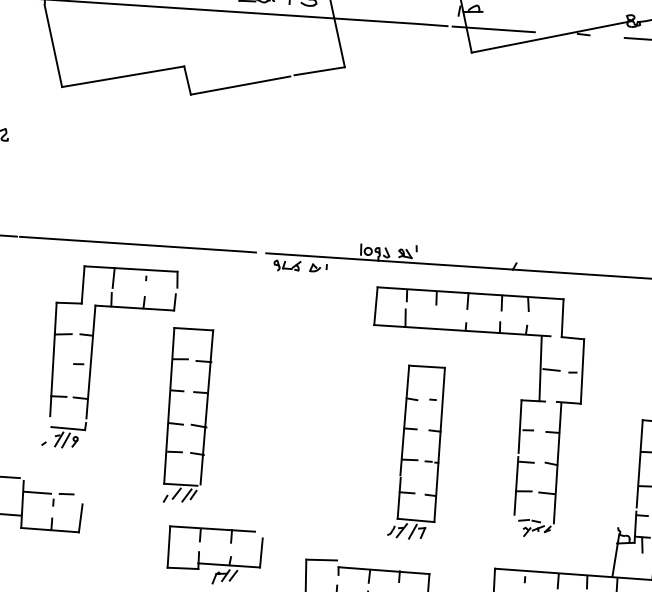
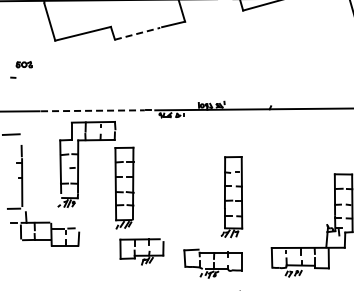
line: (242, 85) -> (138, 33), solid -> dashed
line: (131, 243) -> (92, 110), solid -> dashed
part: (518, 415) -> (277, 176), removed

